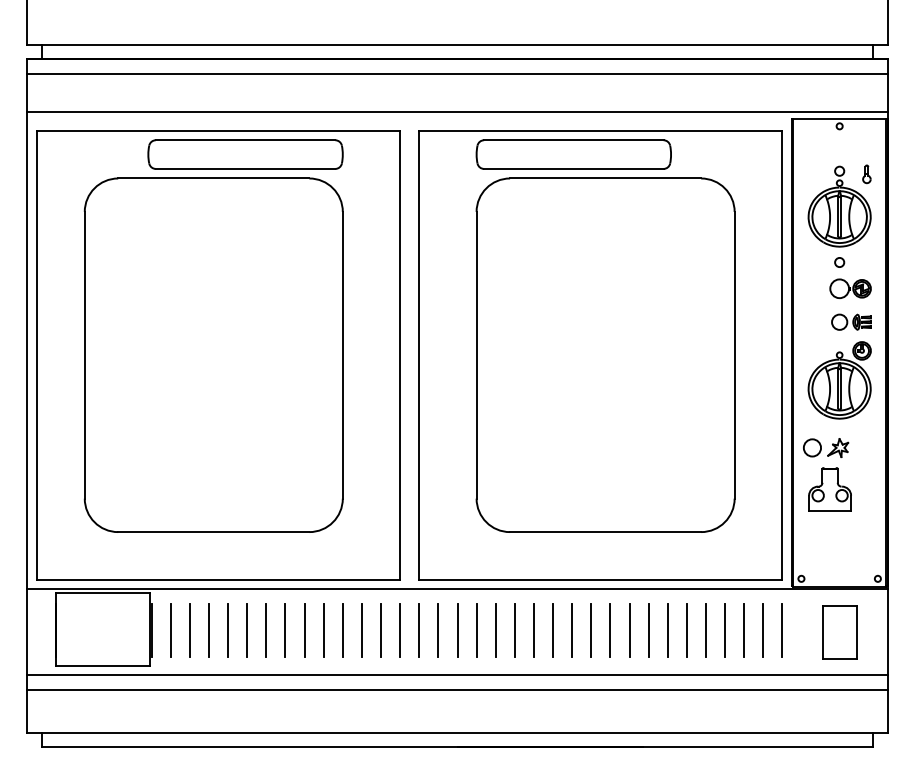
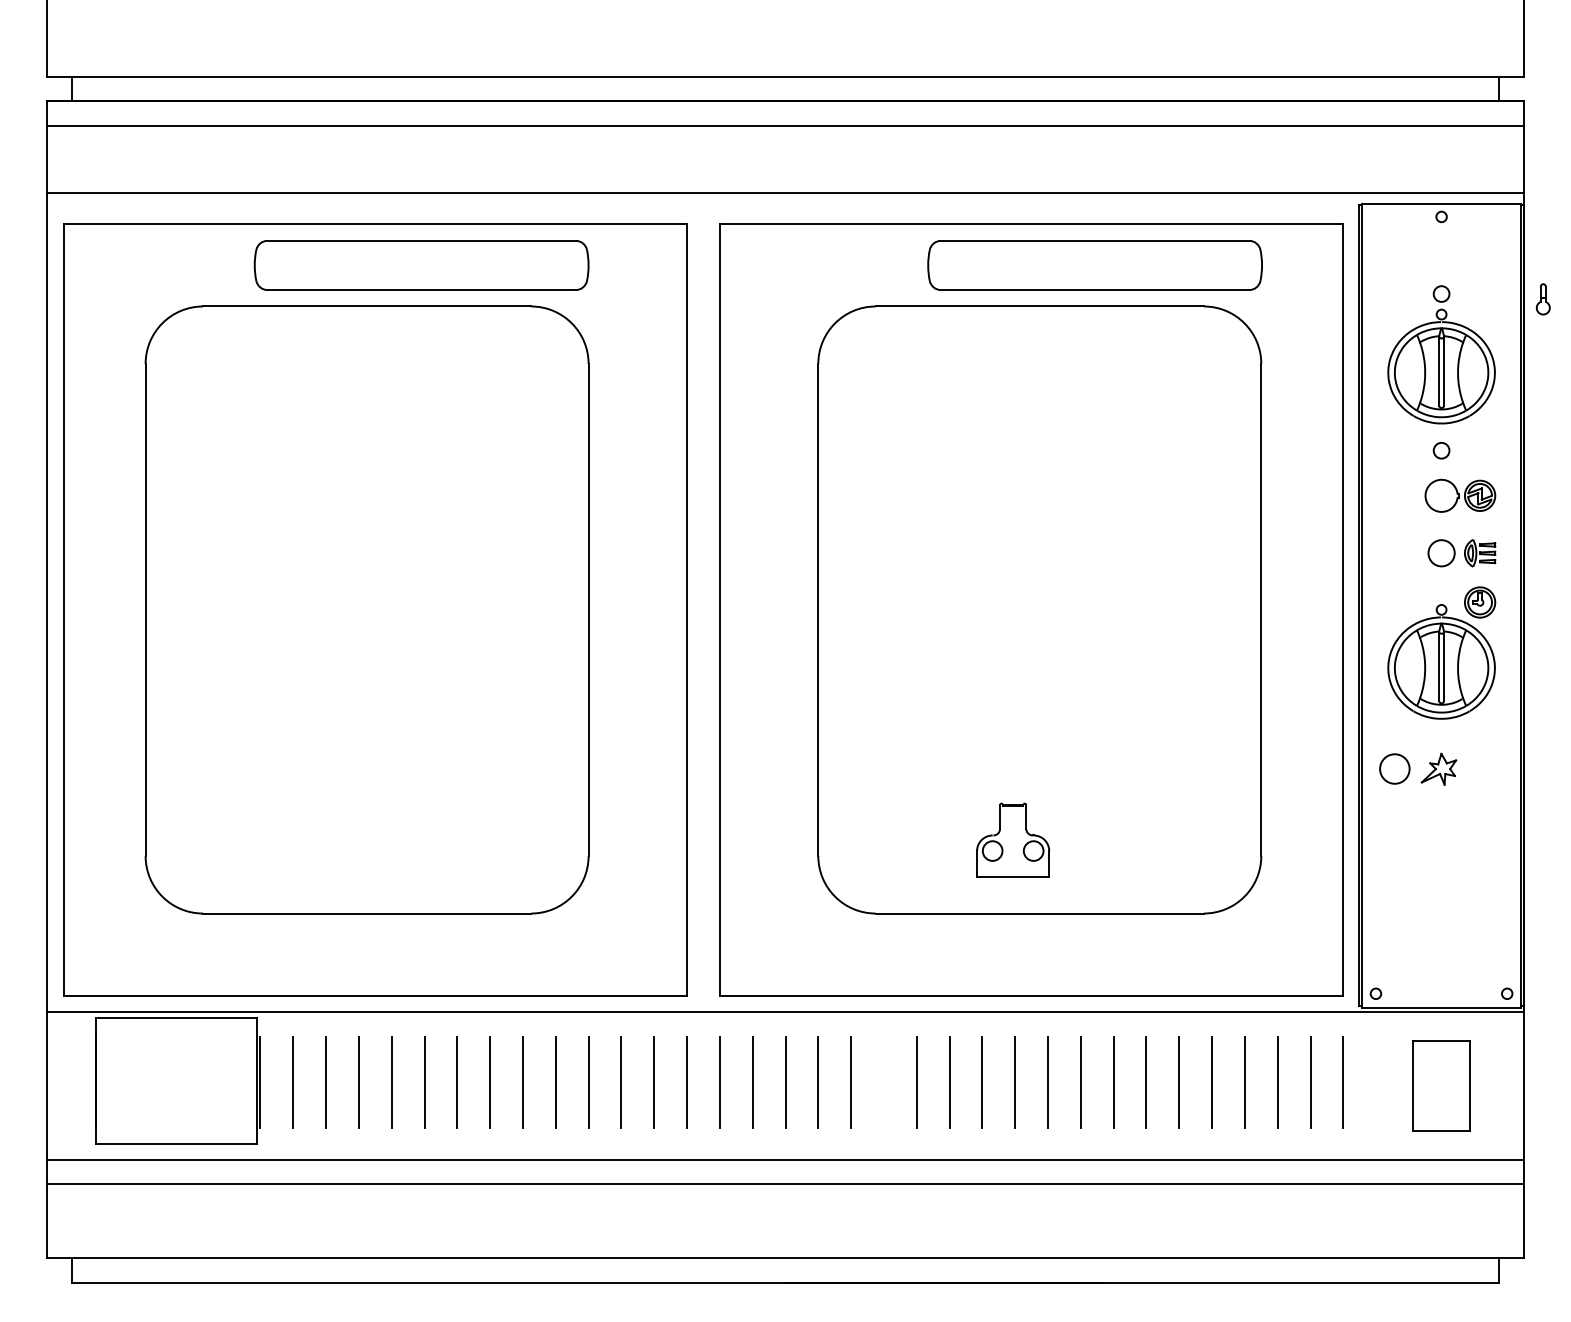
part: (573, 154) -> (1094, 265), moved
part: (866, 174) -> (1542, 299), moved
part: (829, 489) -> (1012, 840), moved
line: (514, 630) -> (883, 1082), removed

